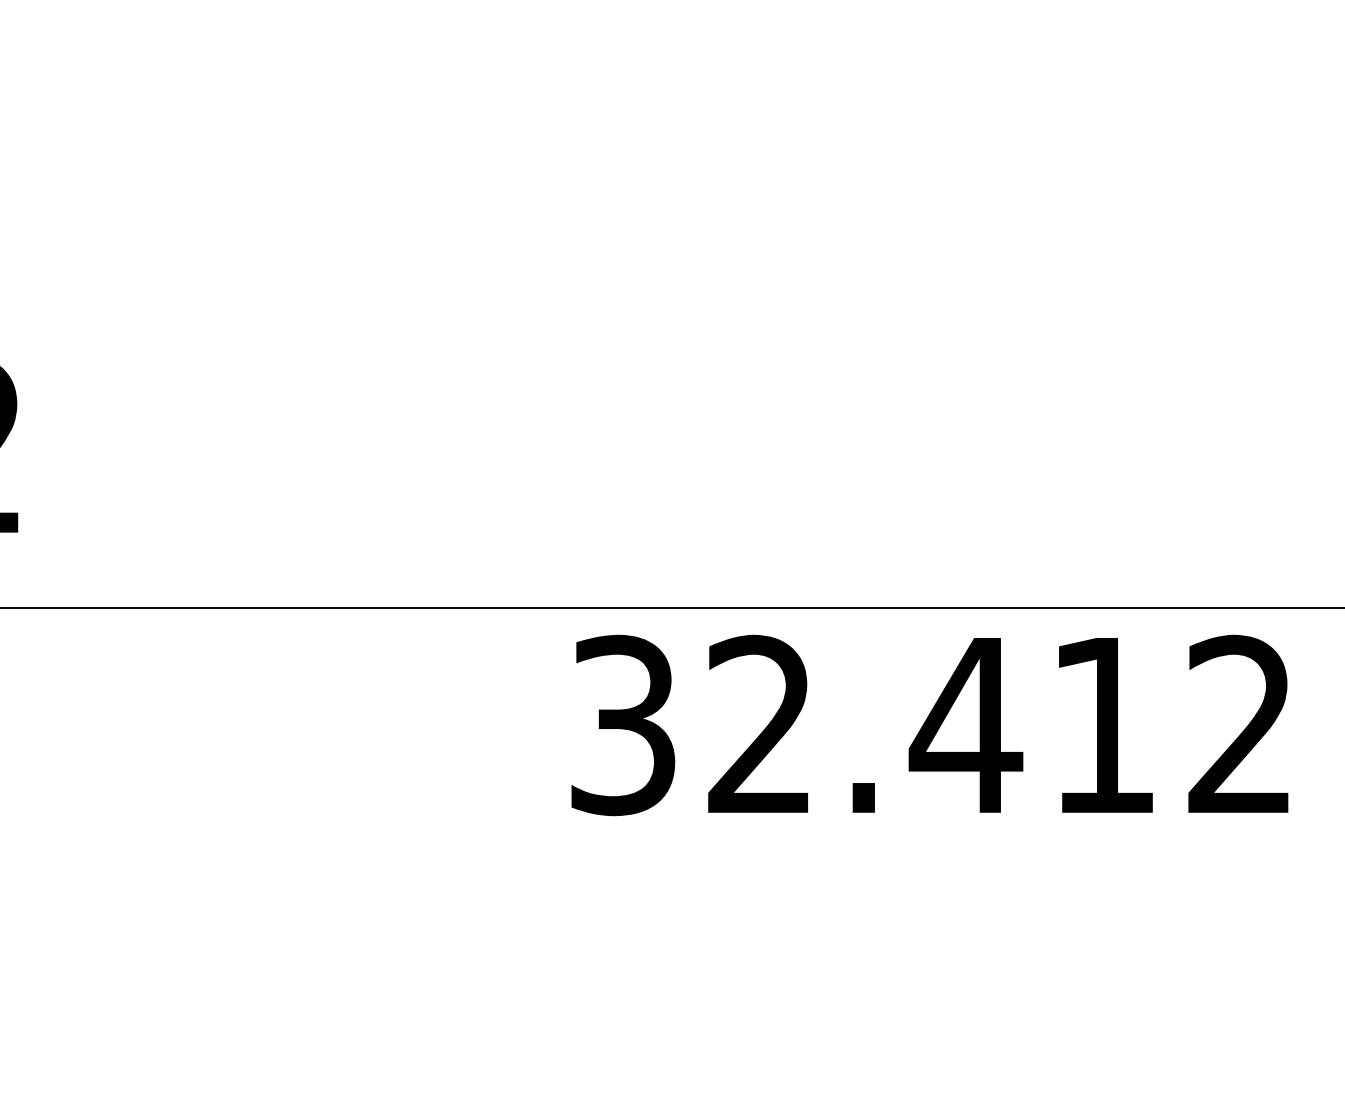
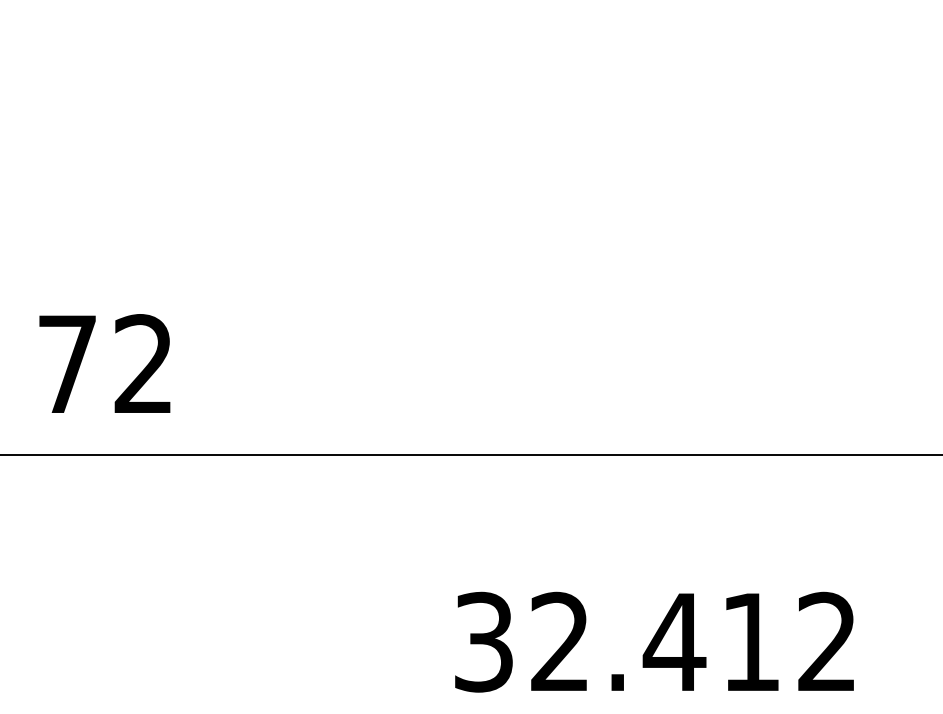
text: (929, 724) -> (654, 641), moved

